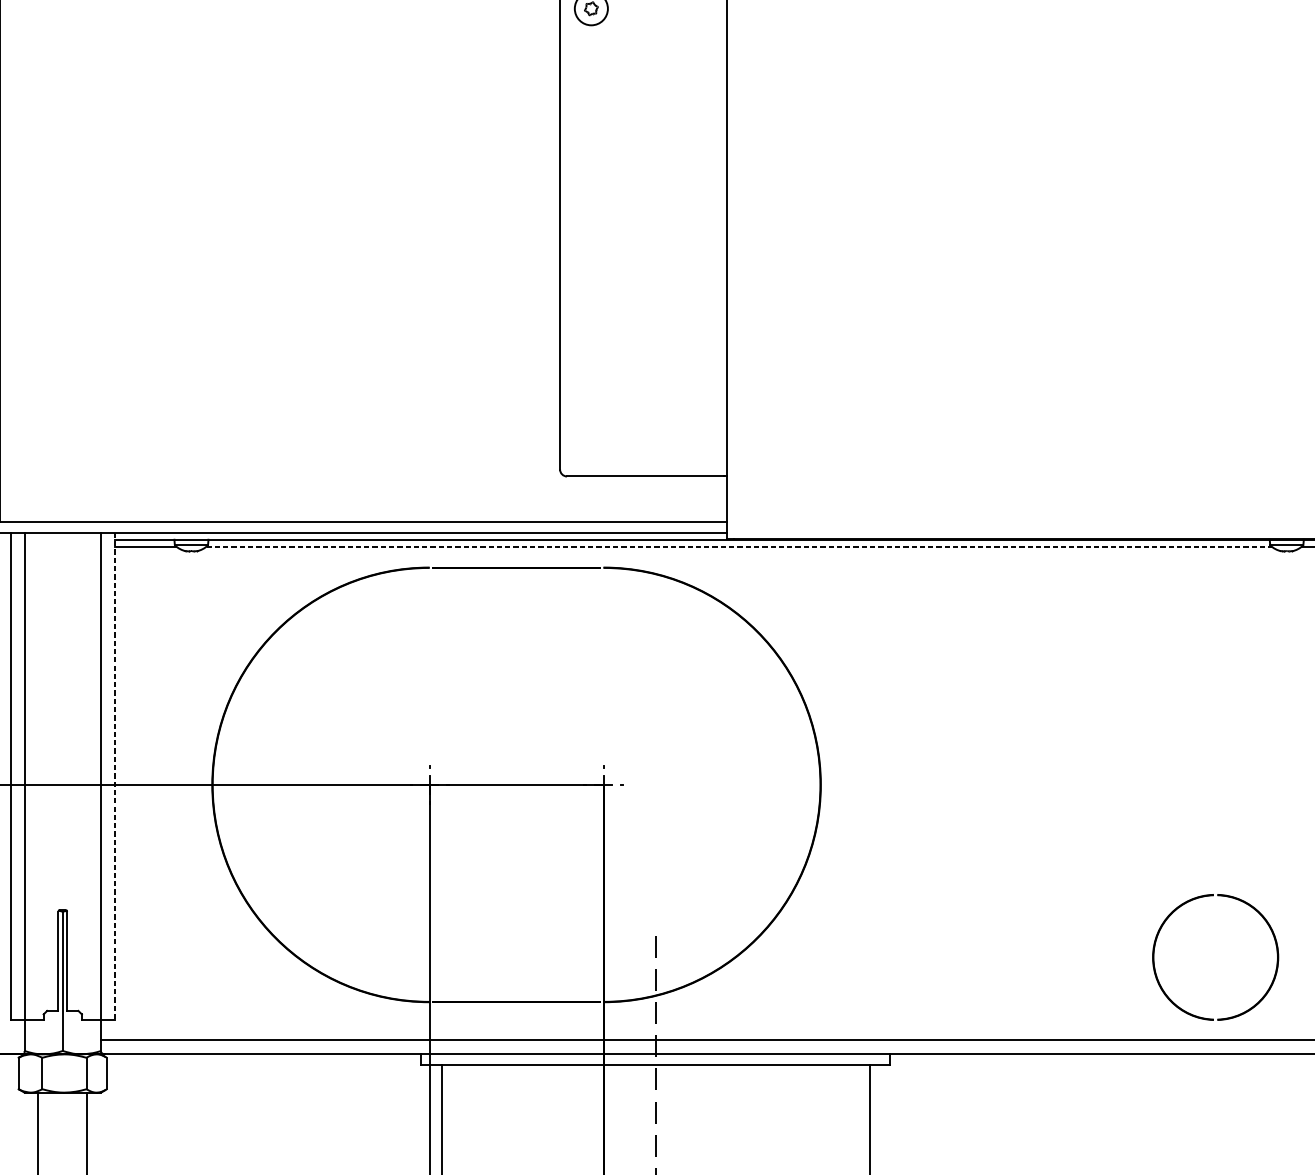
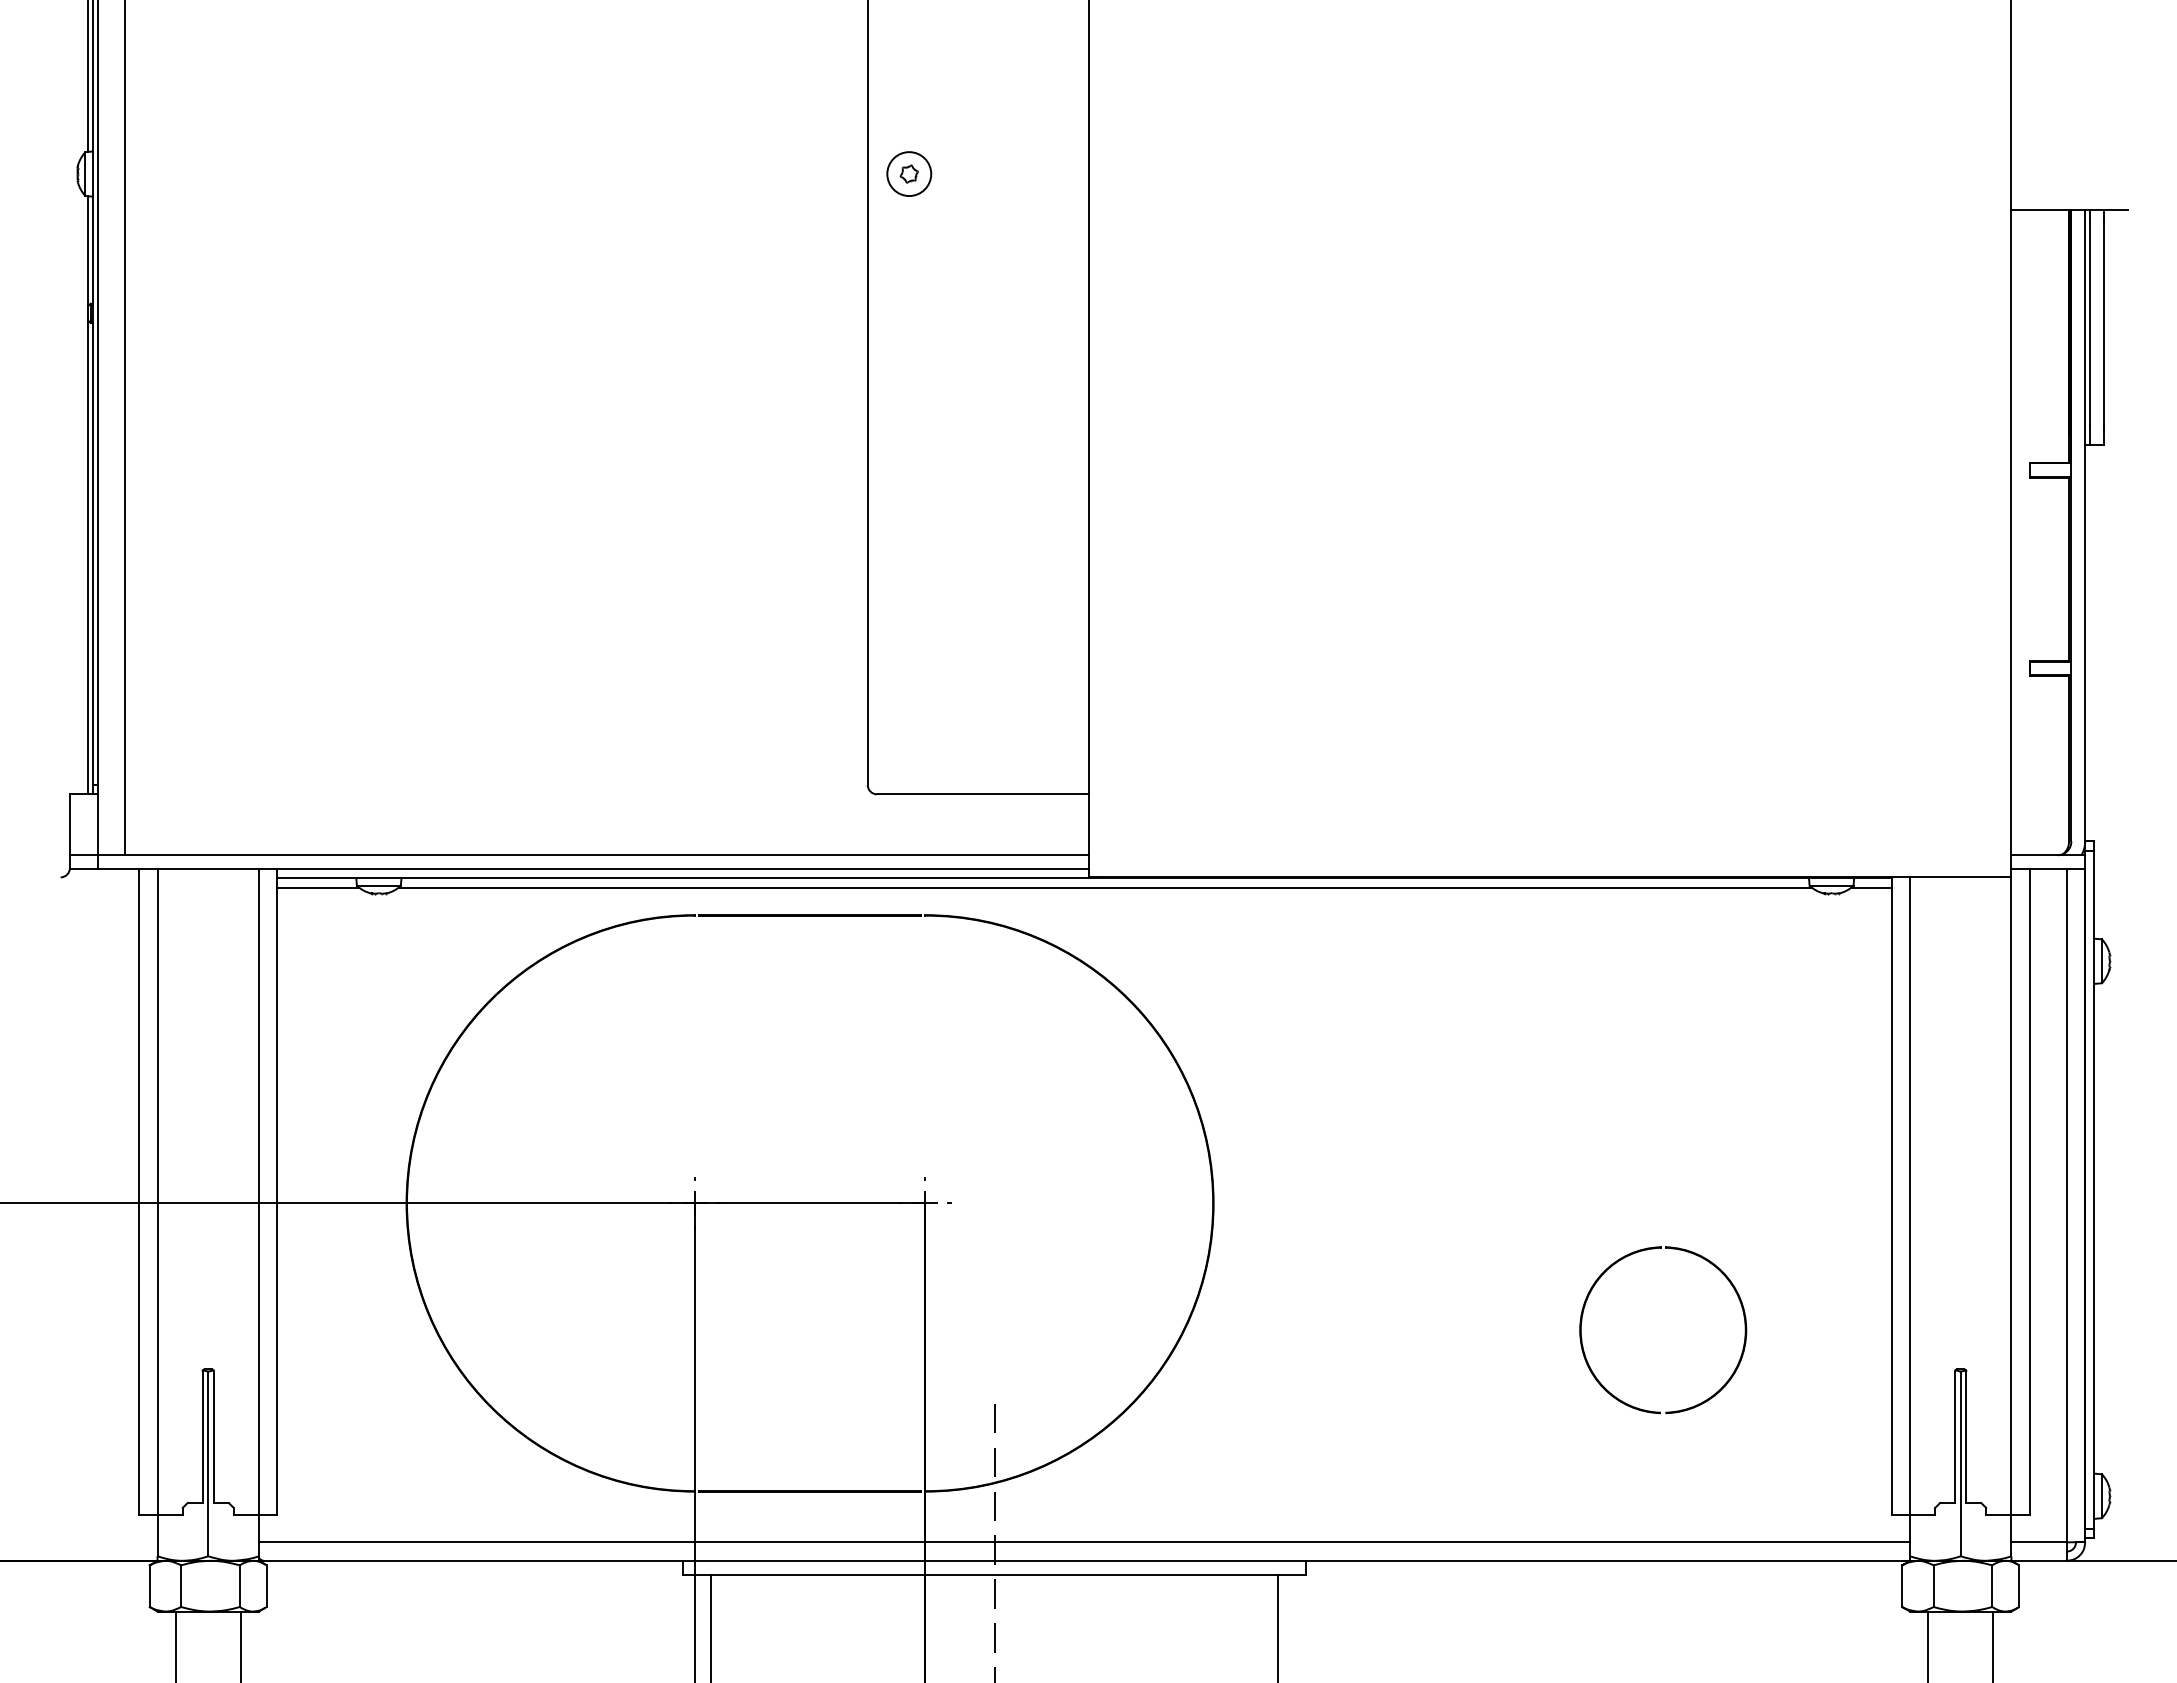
line: (739, 546) -> (1105, 887), dashed -> solid
line: (115, 775) -> (277, 1191), dashed -> solid
part: (1224, 1017) -> (1675, 1410), moved

